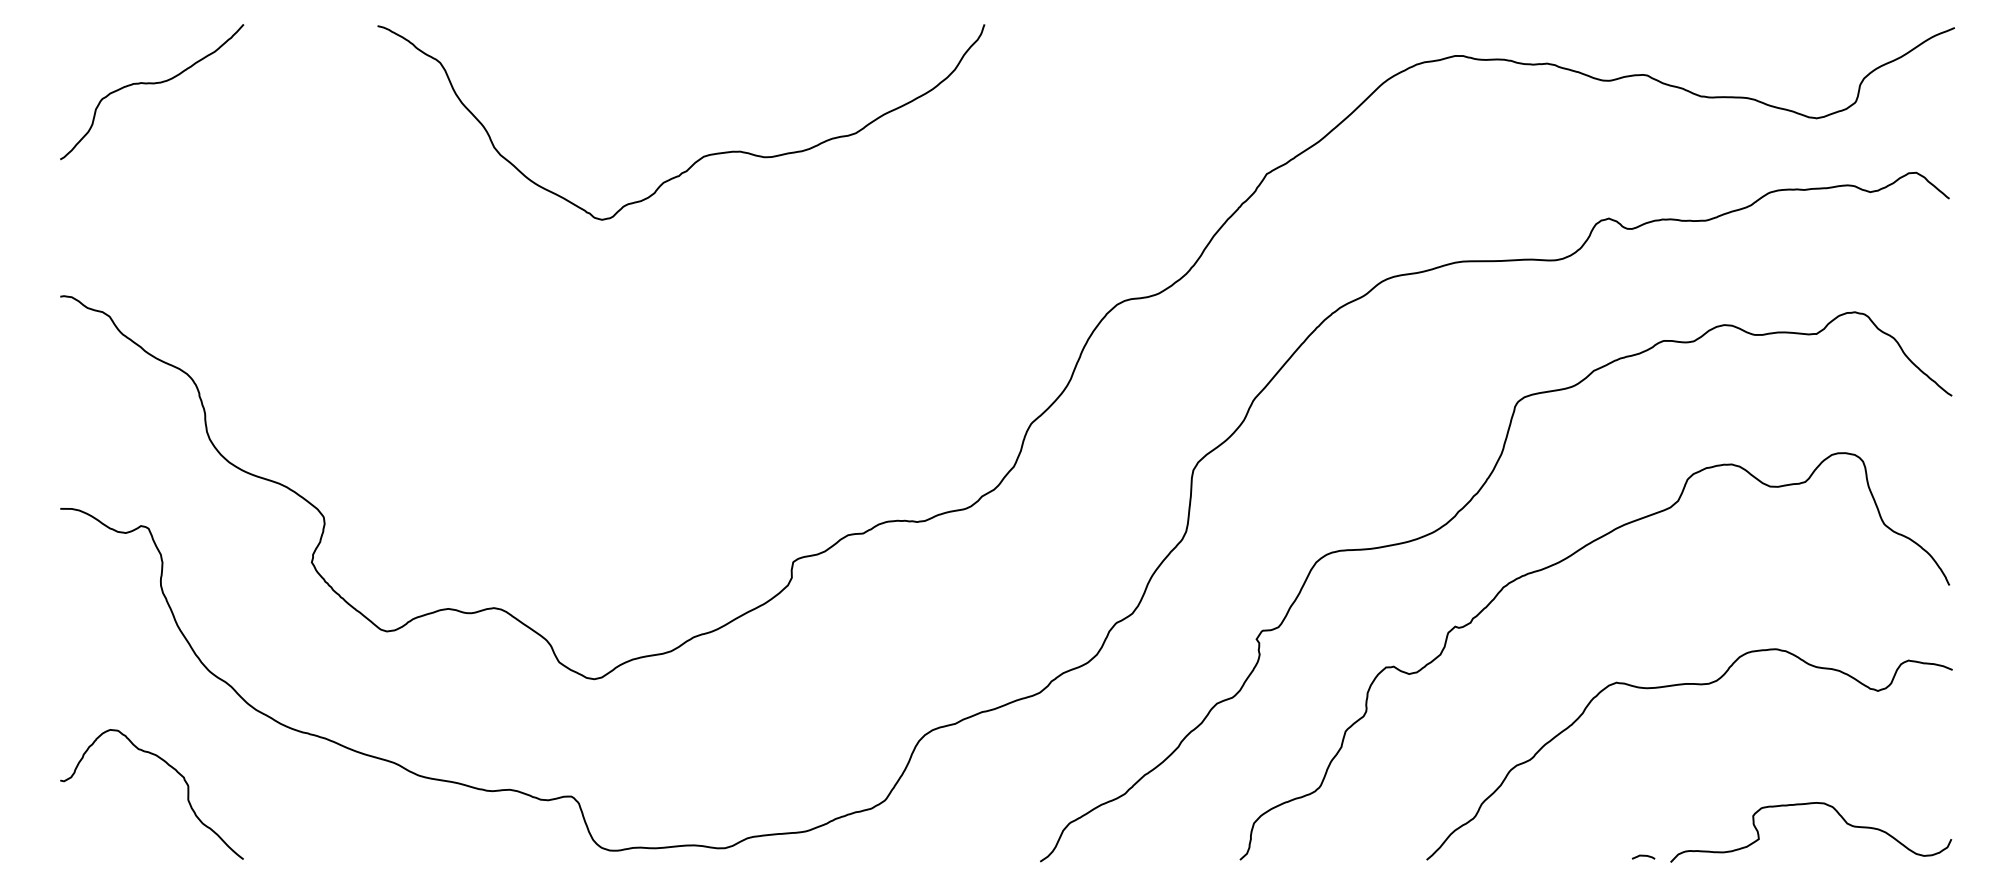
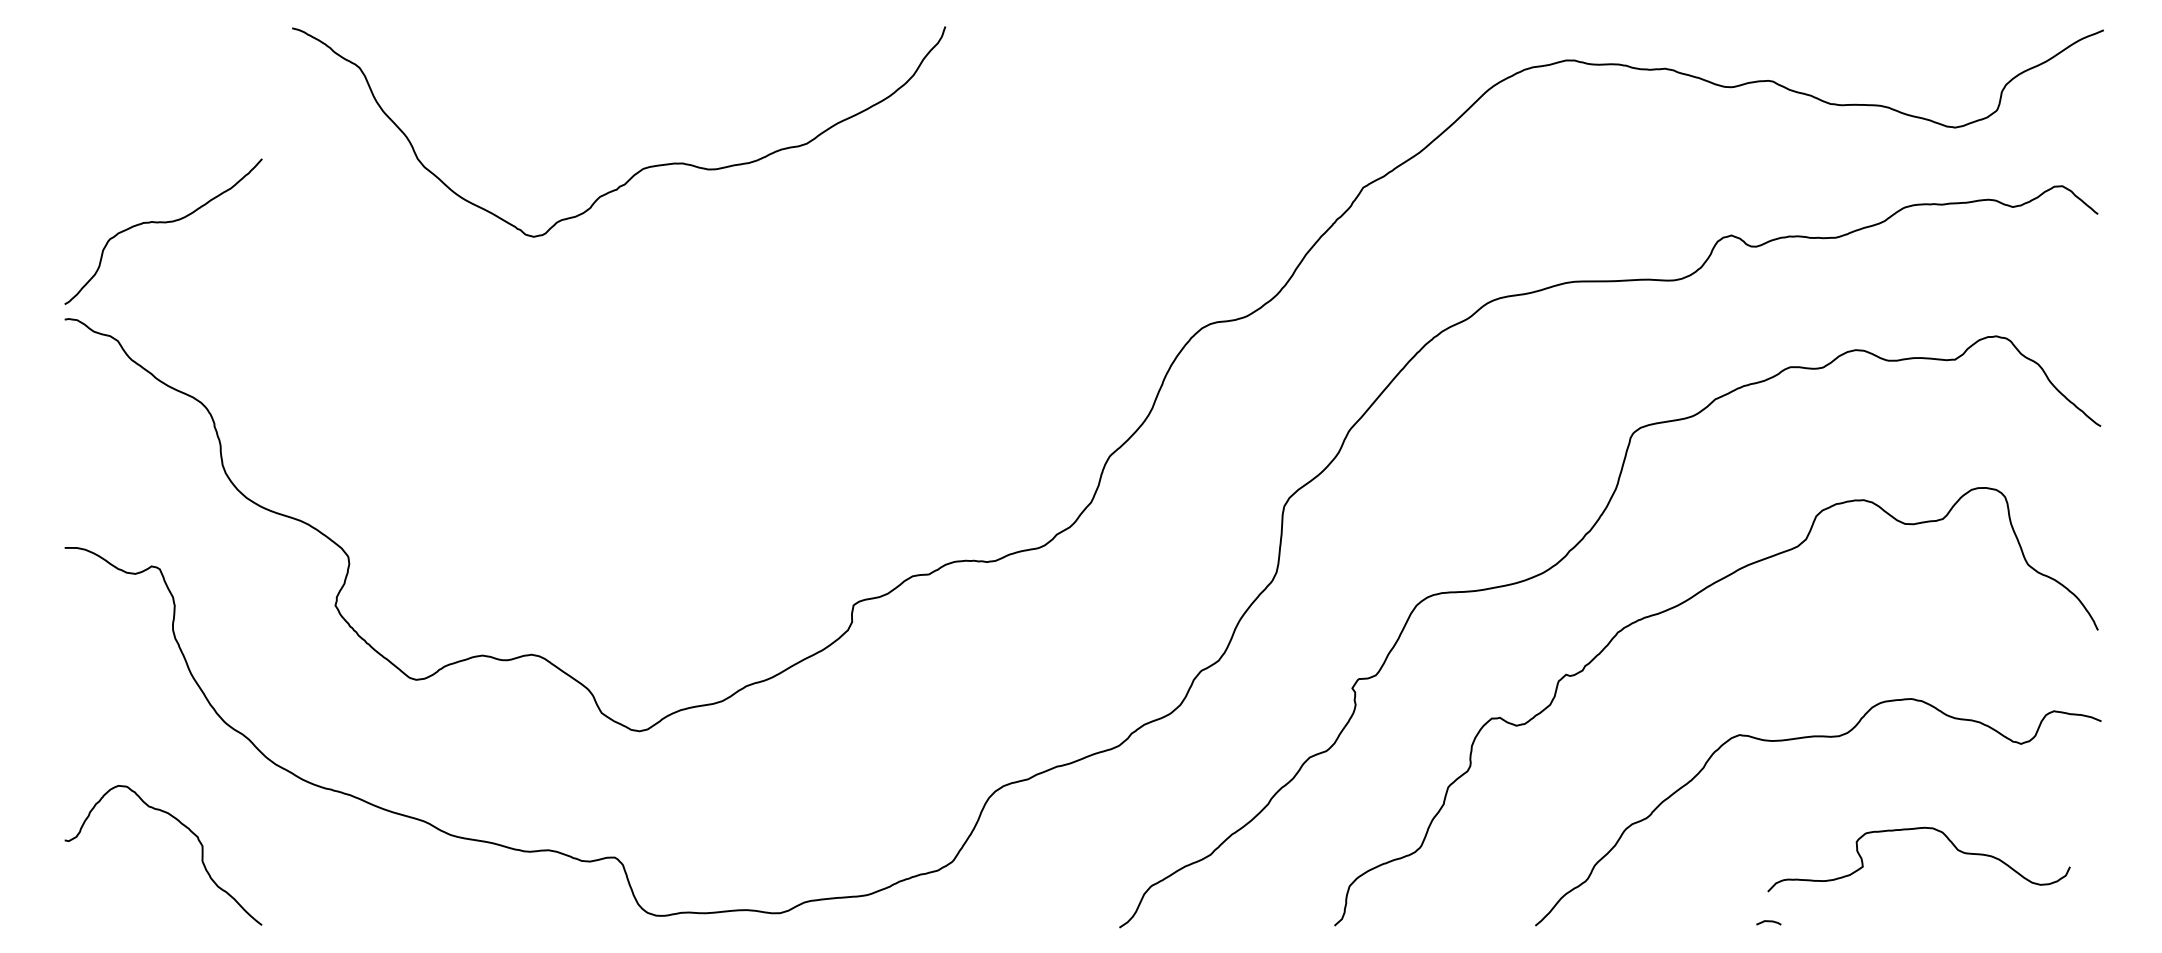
curve: (152, 84) -> (163, 223), moved
curve: (703, 155) -> (642, 167), moved
curve: (1811, 804) -> (1919, 829), moved

